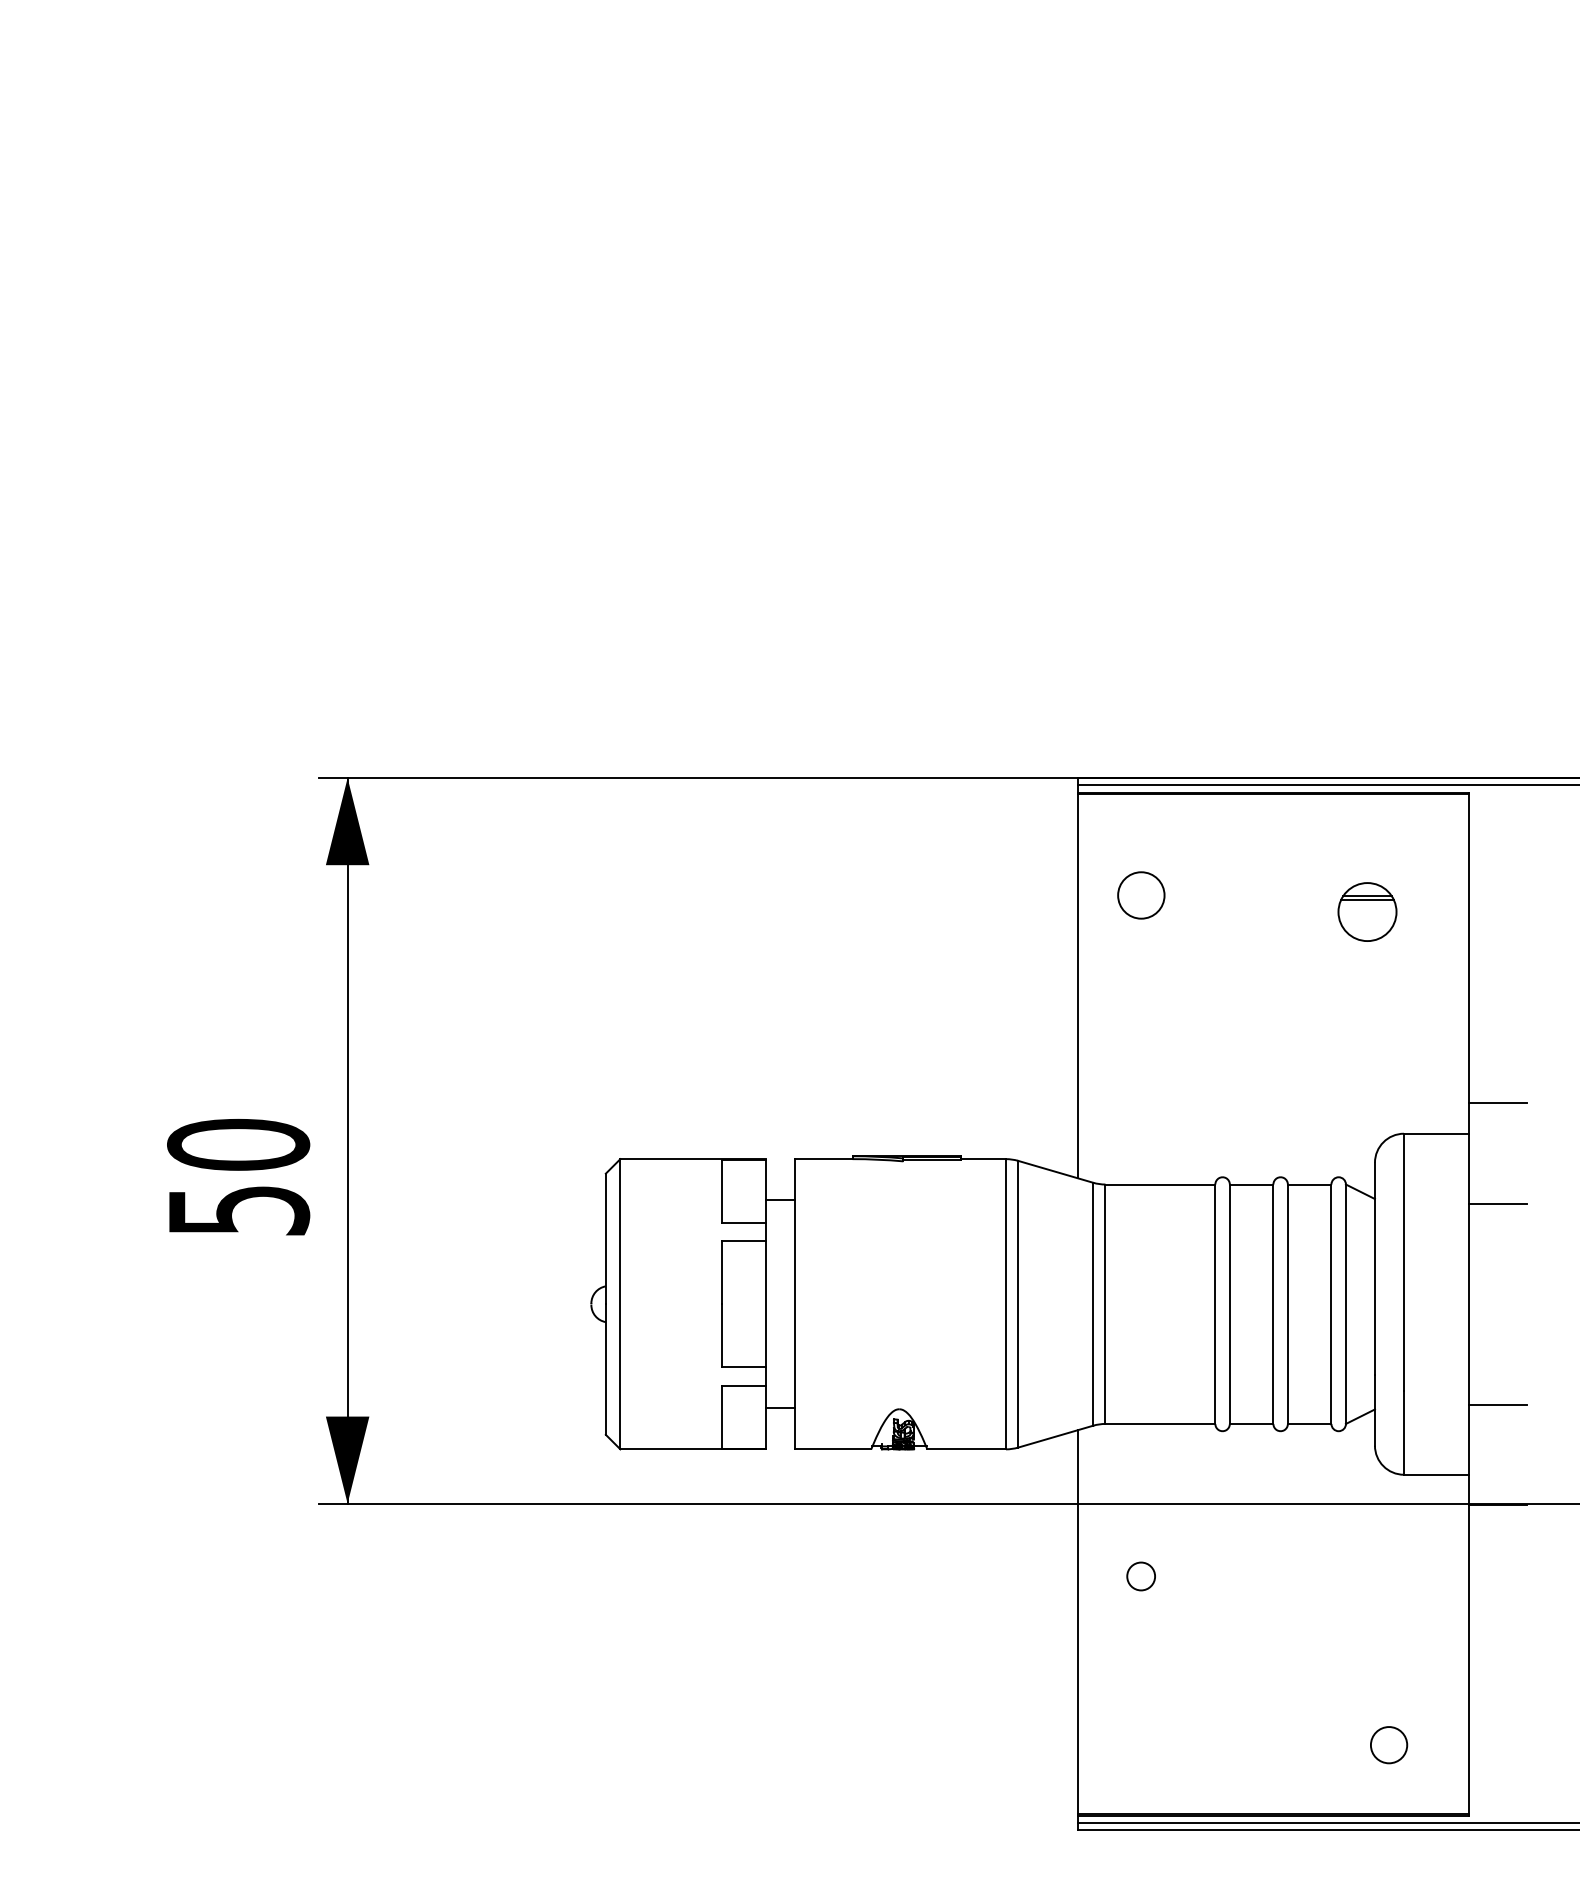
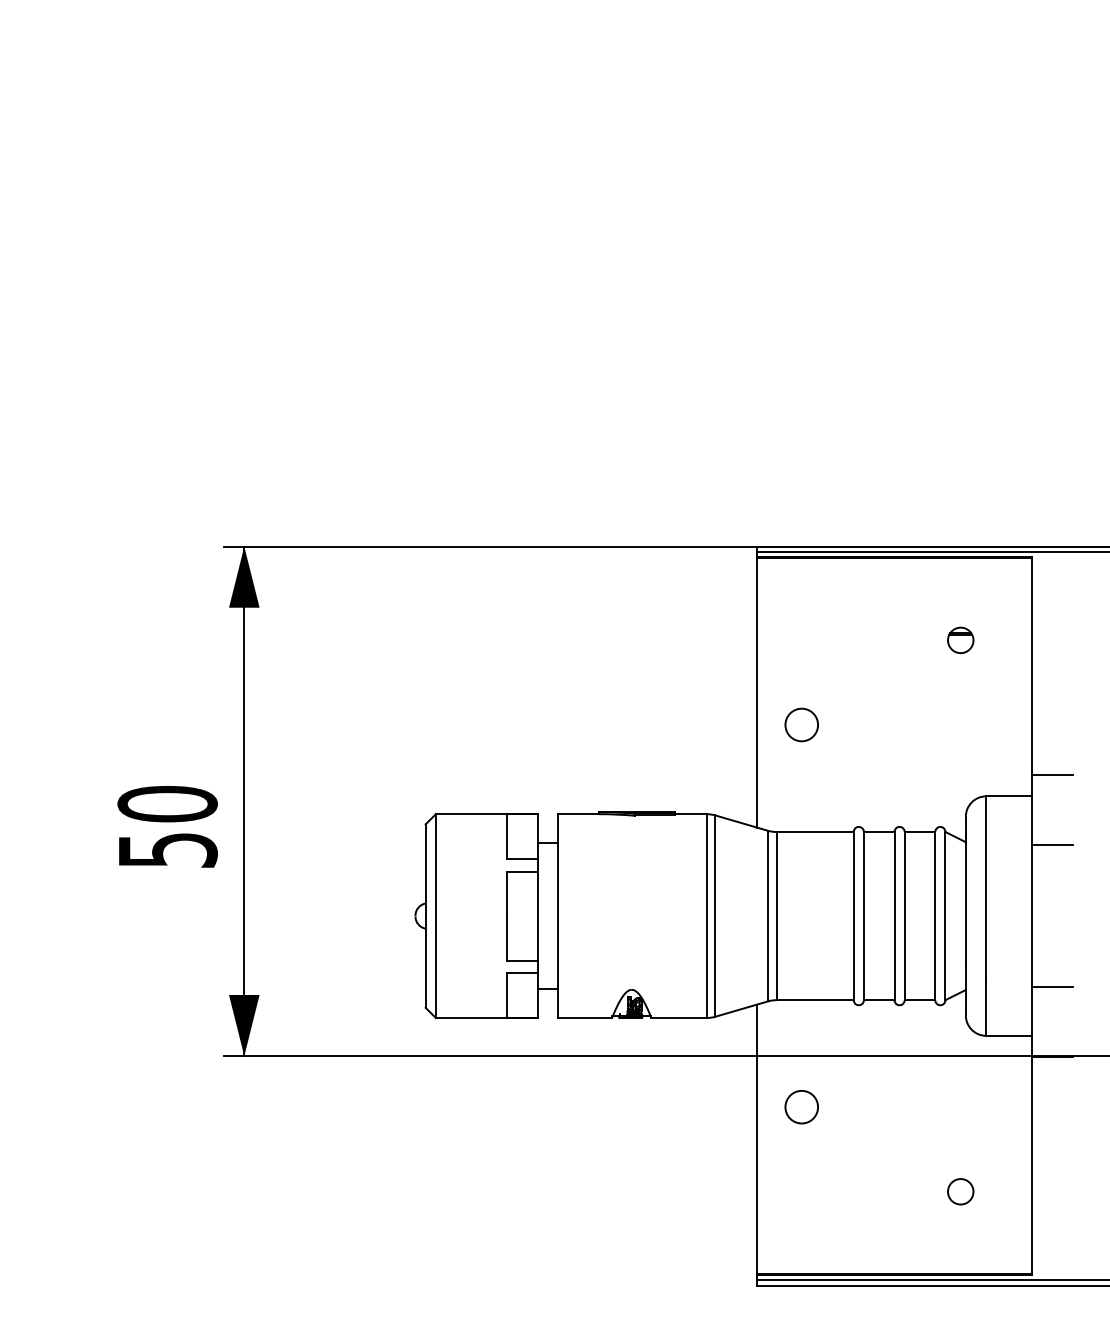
circle: (1140, 894) -> (801, 724), moved
part: (1367, 910) -> (960, 639), size x0.62
circle: (1140, 1576) -> (801, 1107), size x1.67
circle: (1388, 1744) -> (960, 1191), moved

